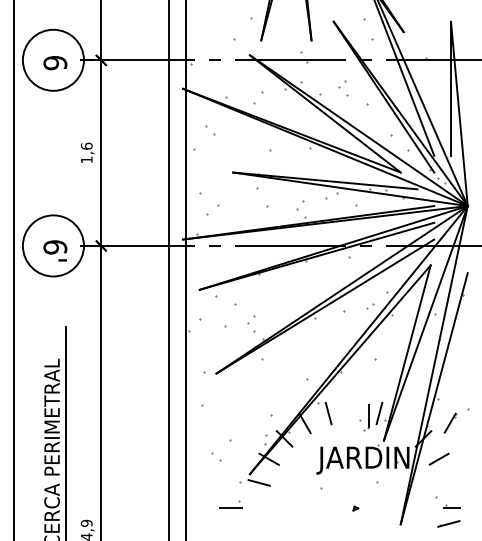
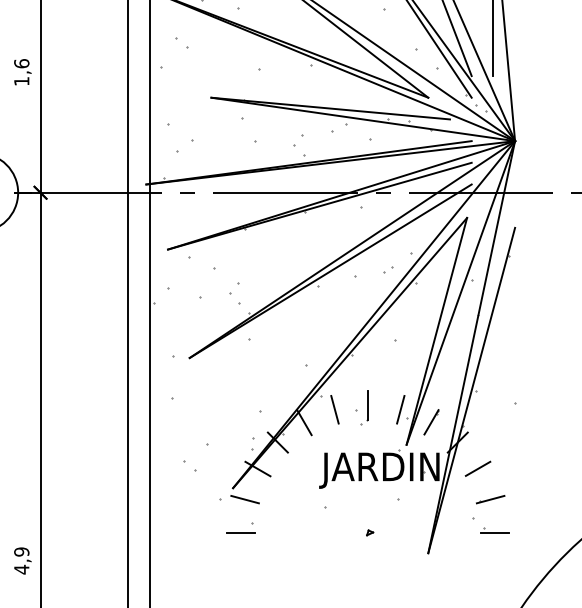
part: (364, 417) -> (361, 407), moved
part: (450, 422) -> (431, 421), moved
part: (230, 504) -> (240, 527), moved
part: (451, 506) -> (494, 530), size x1.43
line: (448, 523) -> (490, 499), moved

